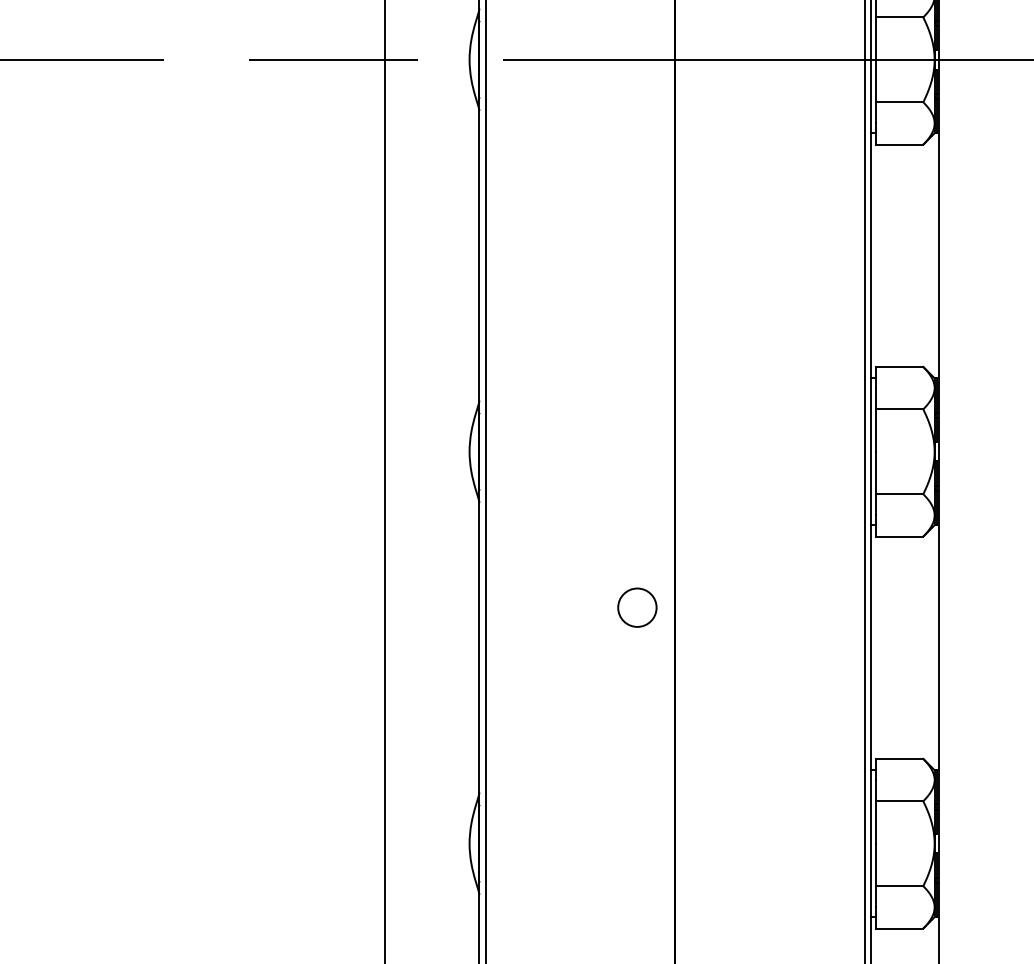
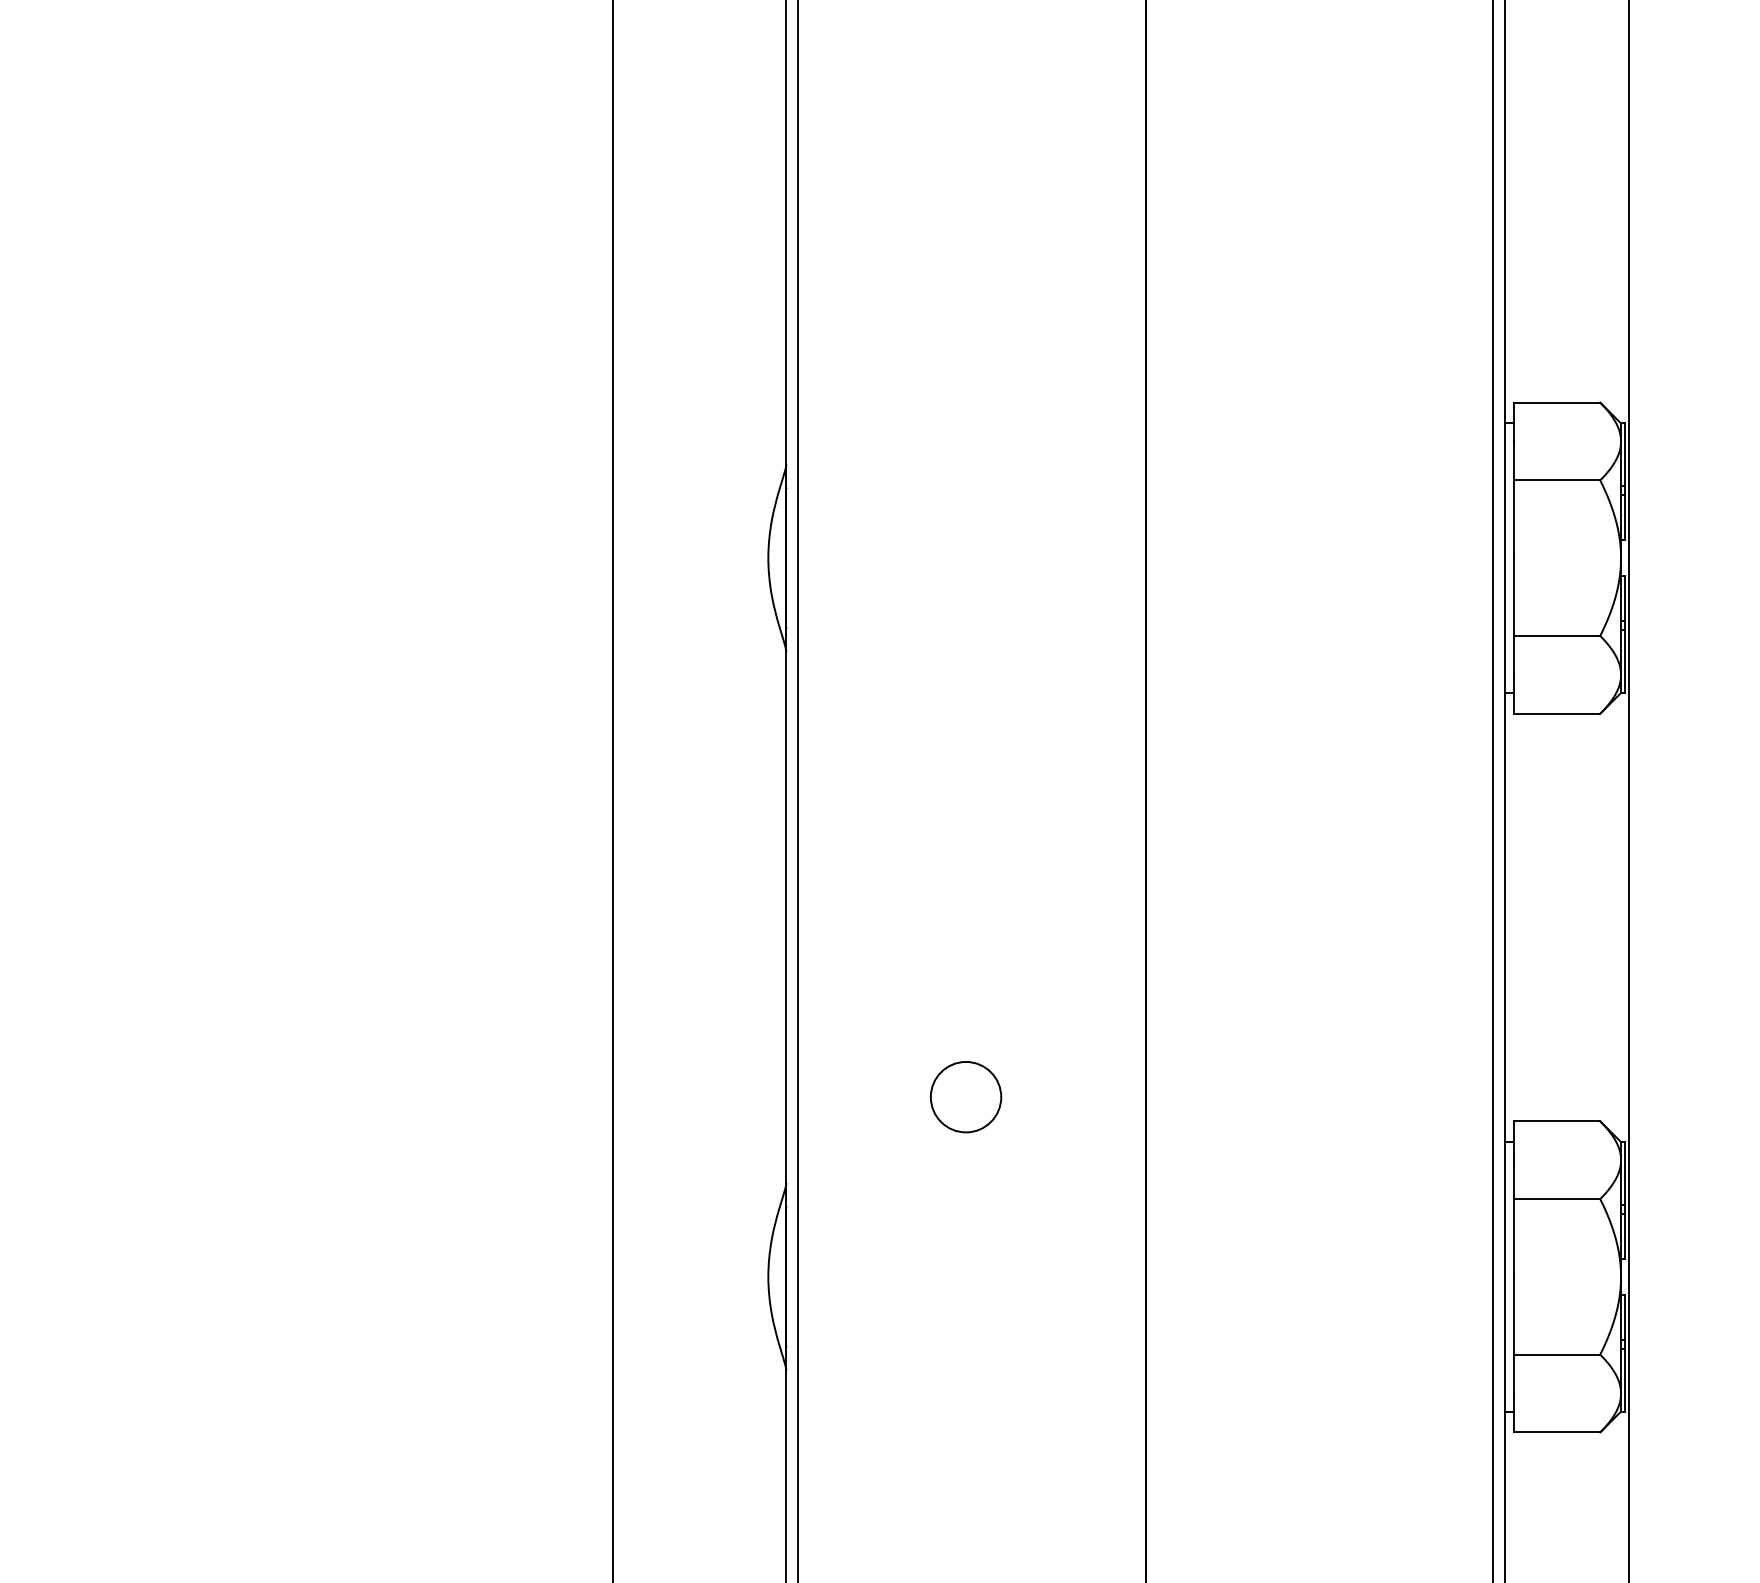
circle: (637, 607) -> (966, 1096), moved

